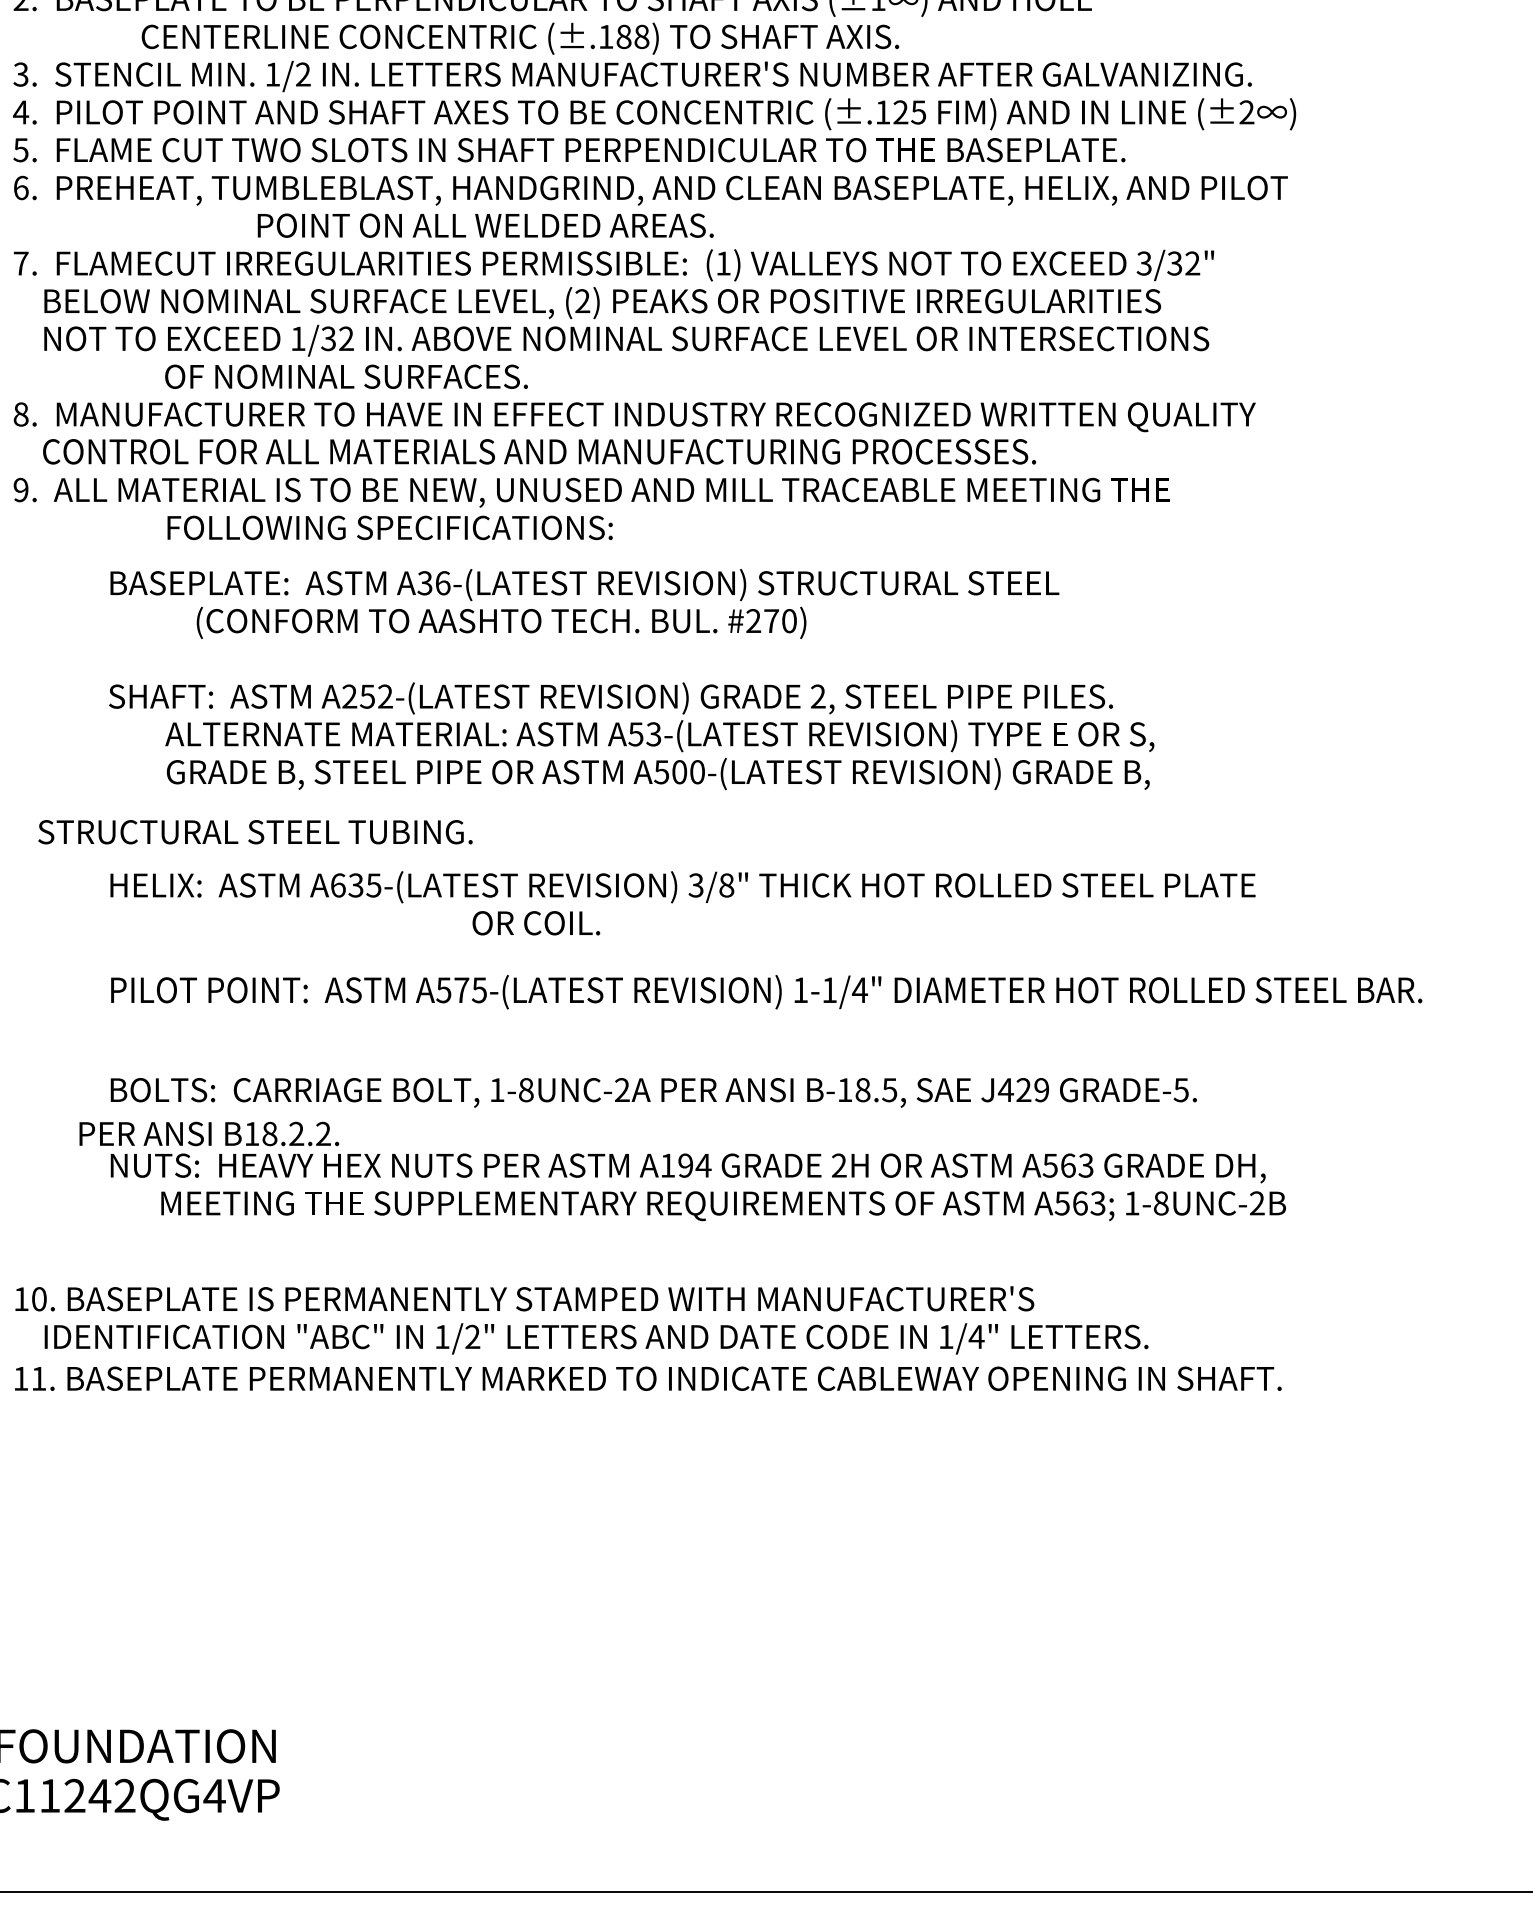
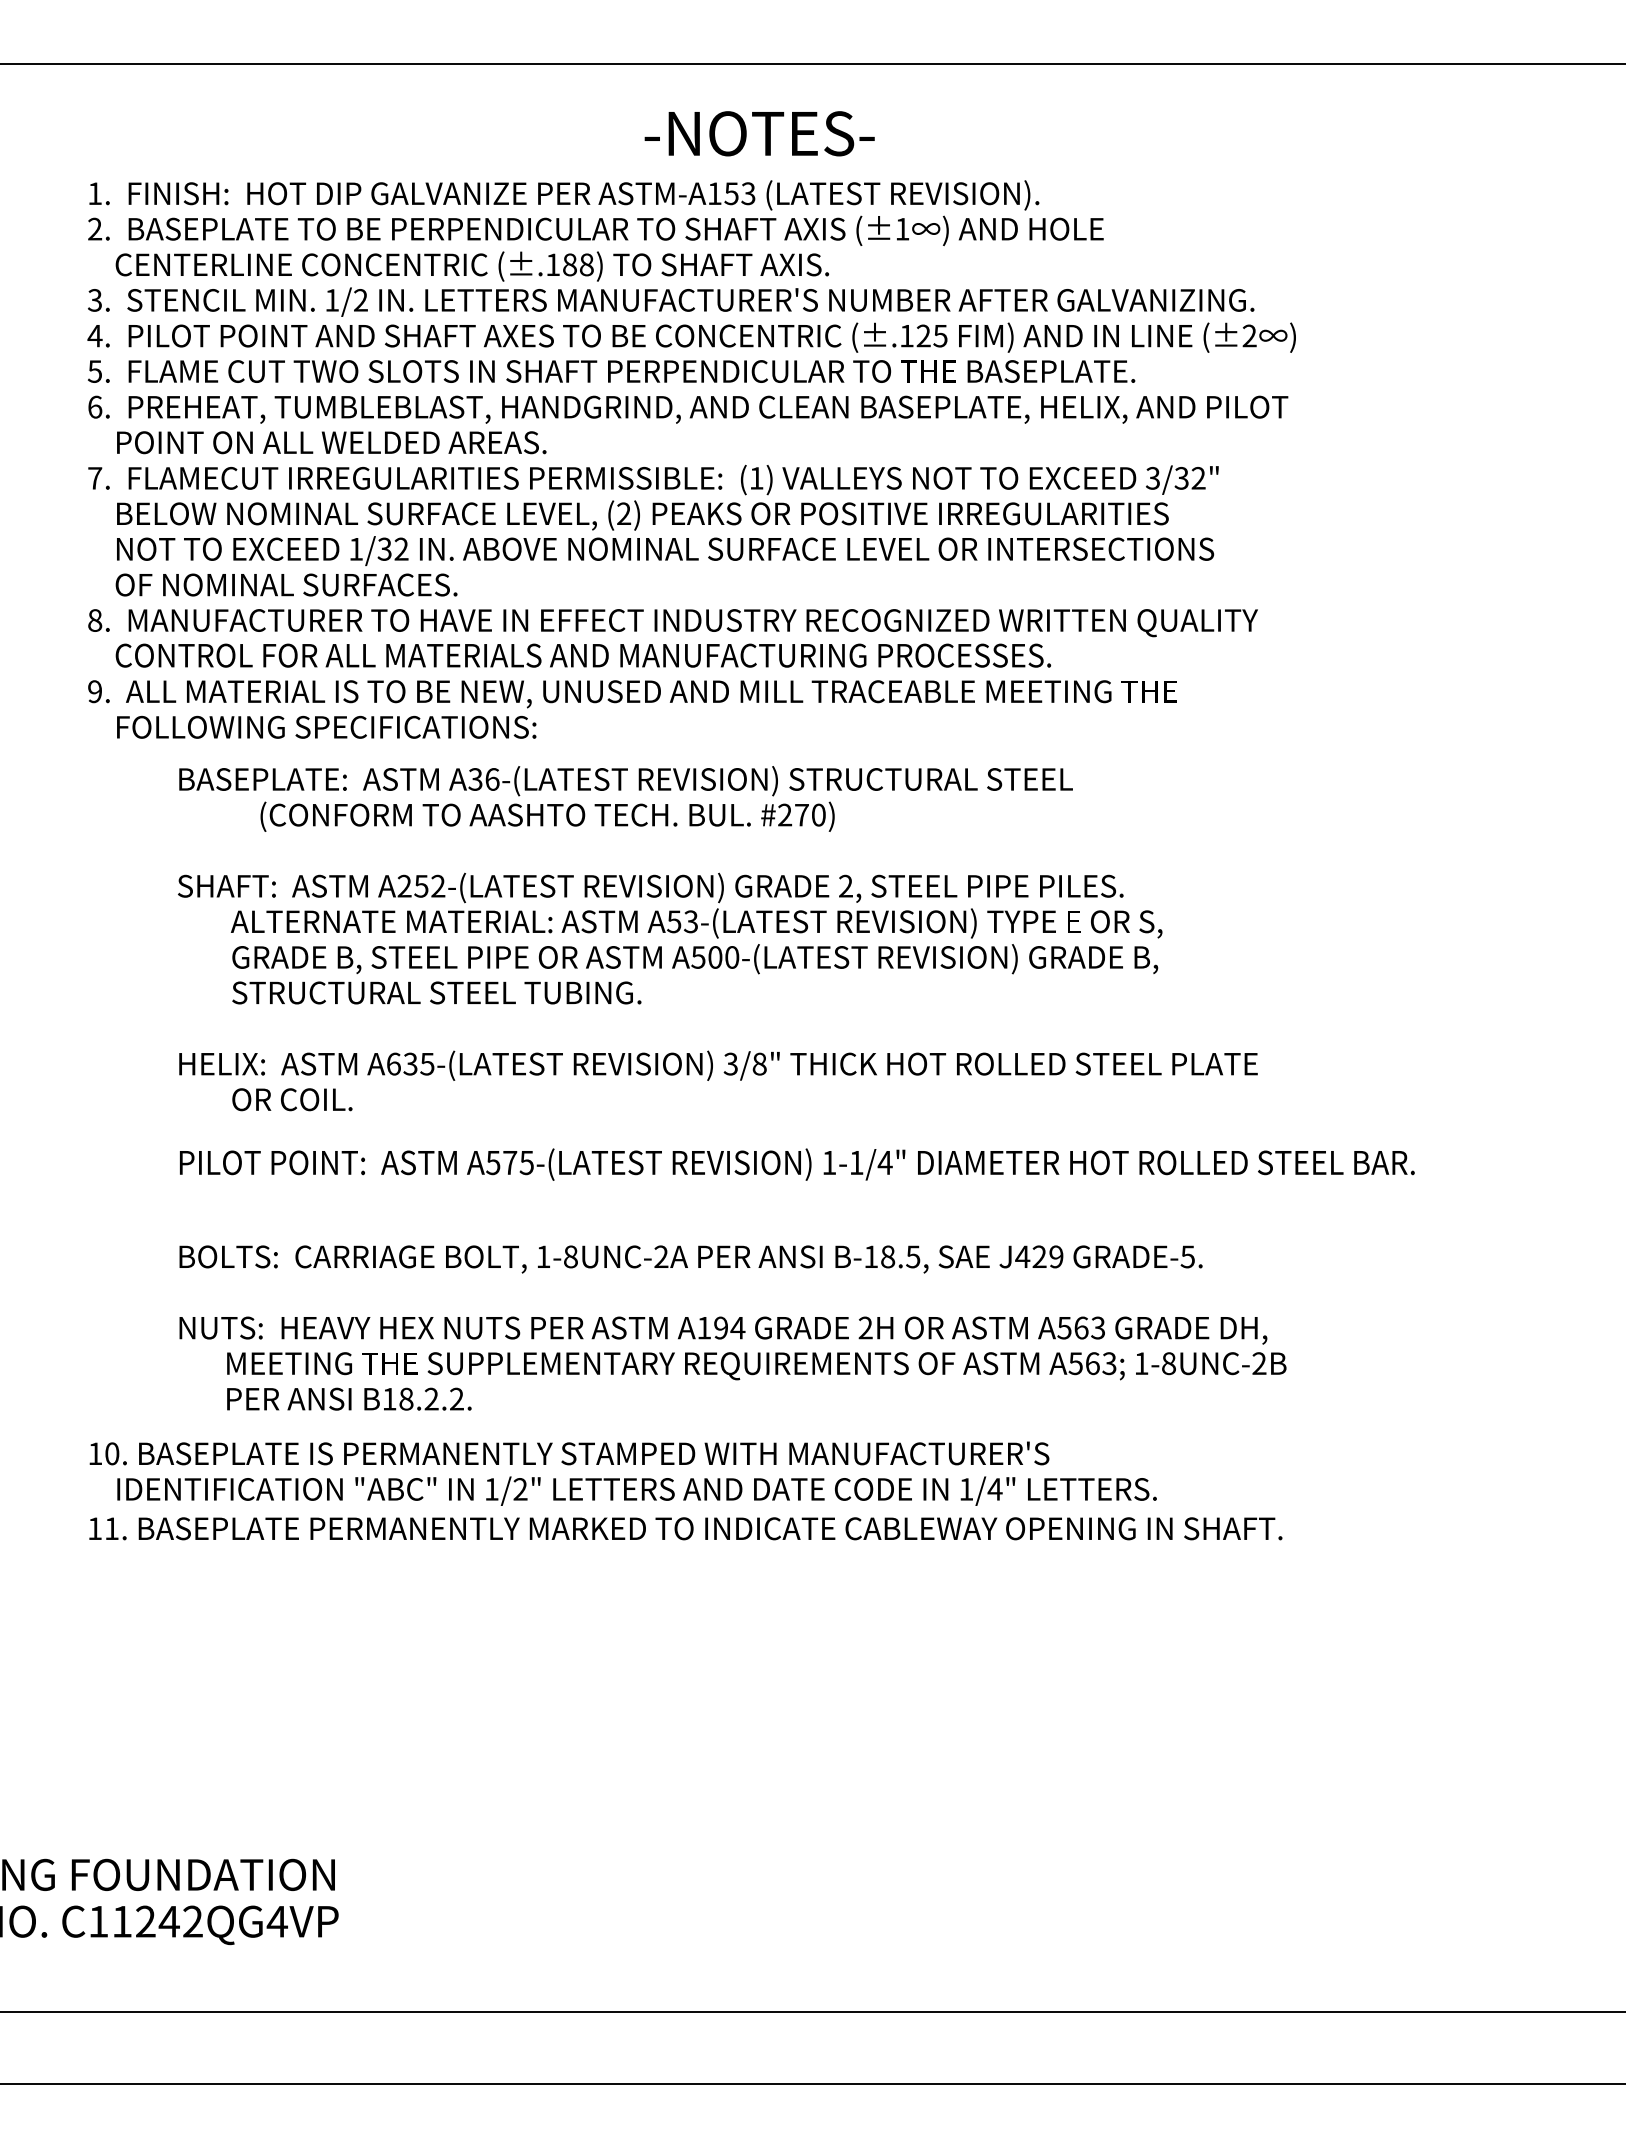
text: (520, 38) -> (472, 266), moved
text: (485, 225) -> (331, 442), moved
text: (346, 376) -> (286, 584), moved
text: (389, 527) -> (326, 726), moved
text: (255, 831) -> (436, 992), moved
text: (536, 923) -> (292, 1099), moved
text: (209, 1133) -> (349, 1398), moved

